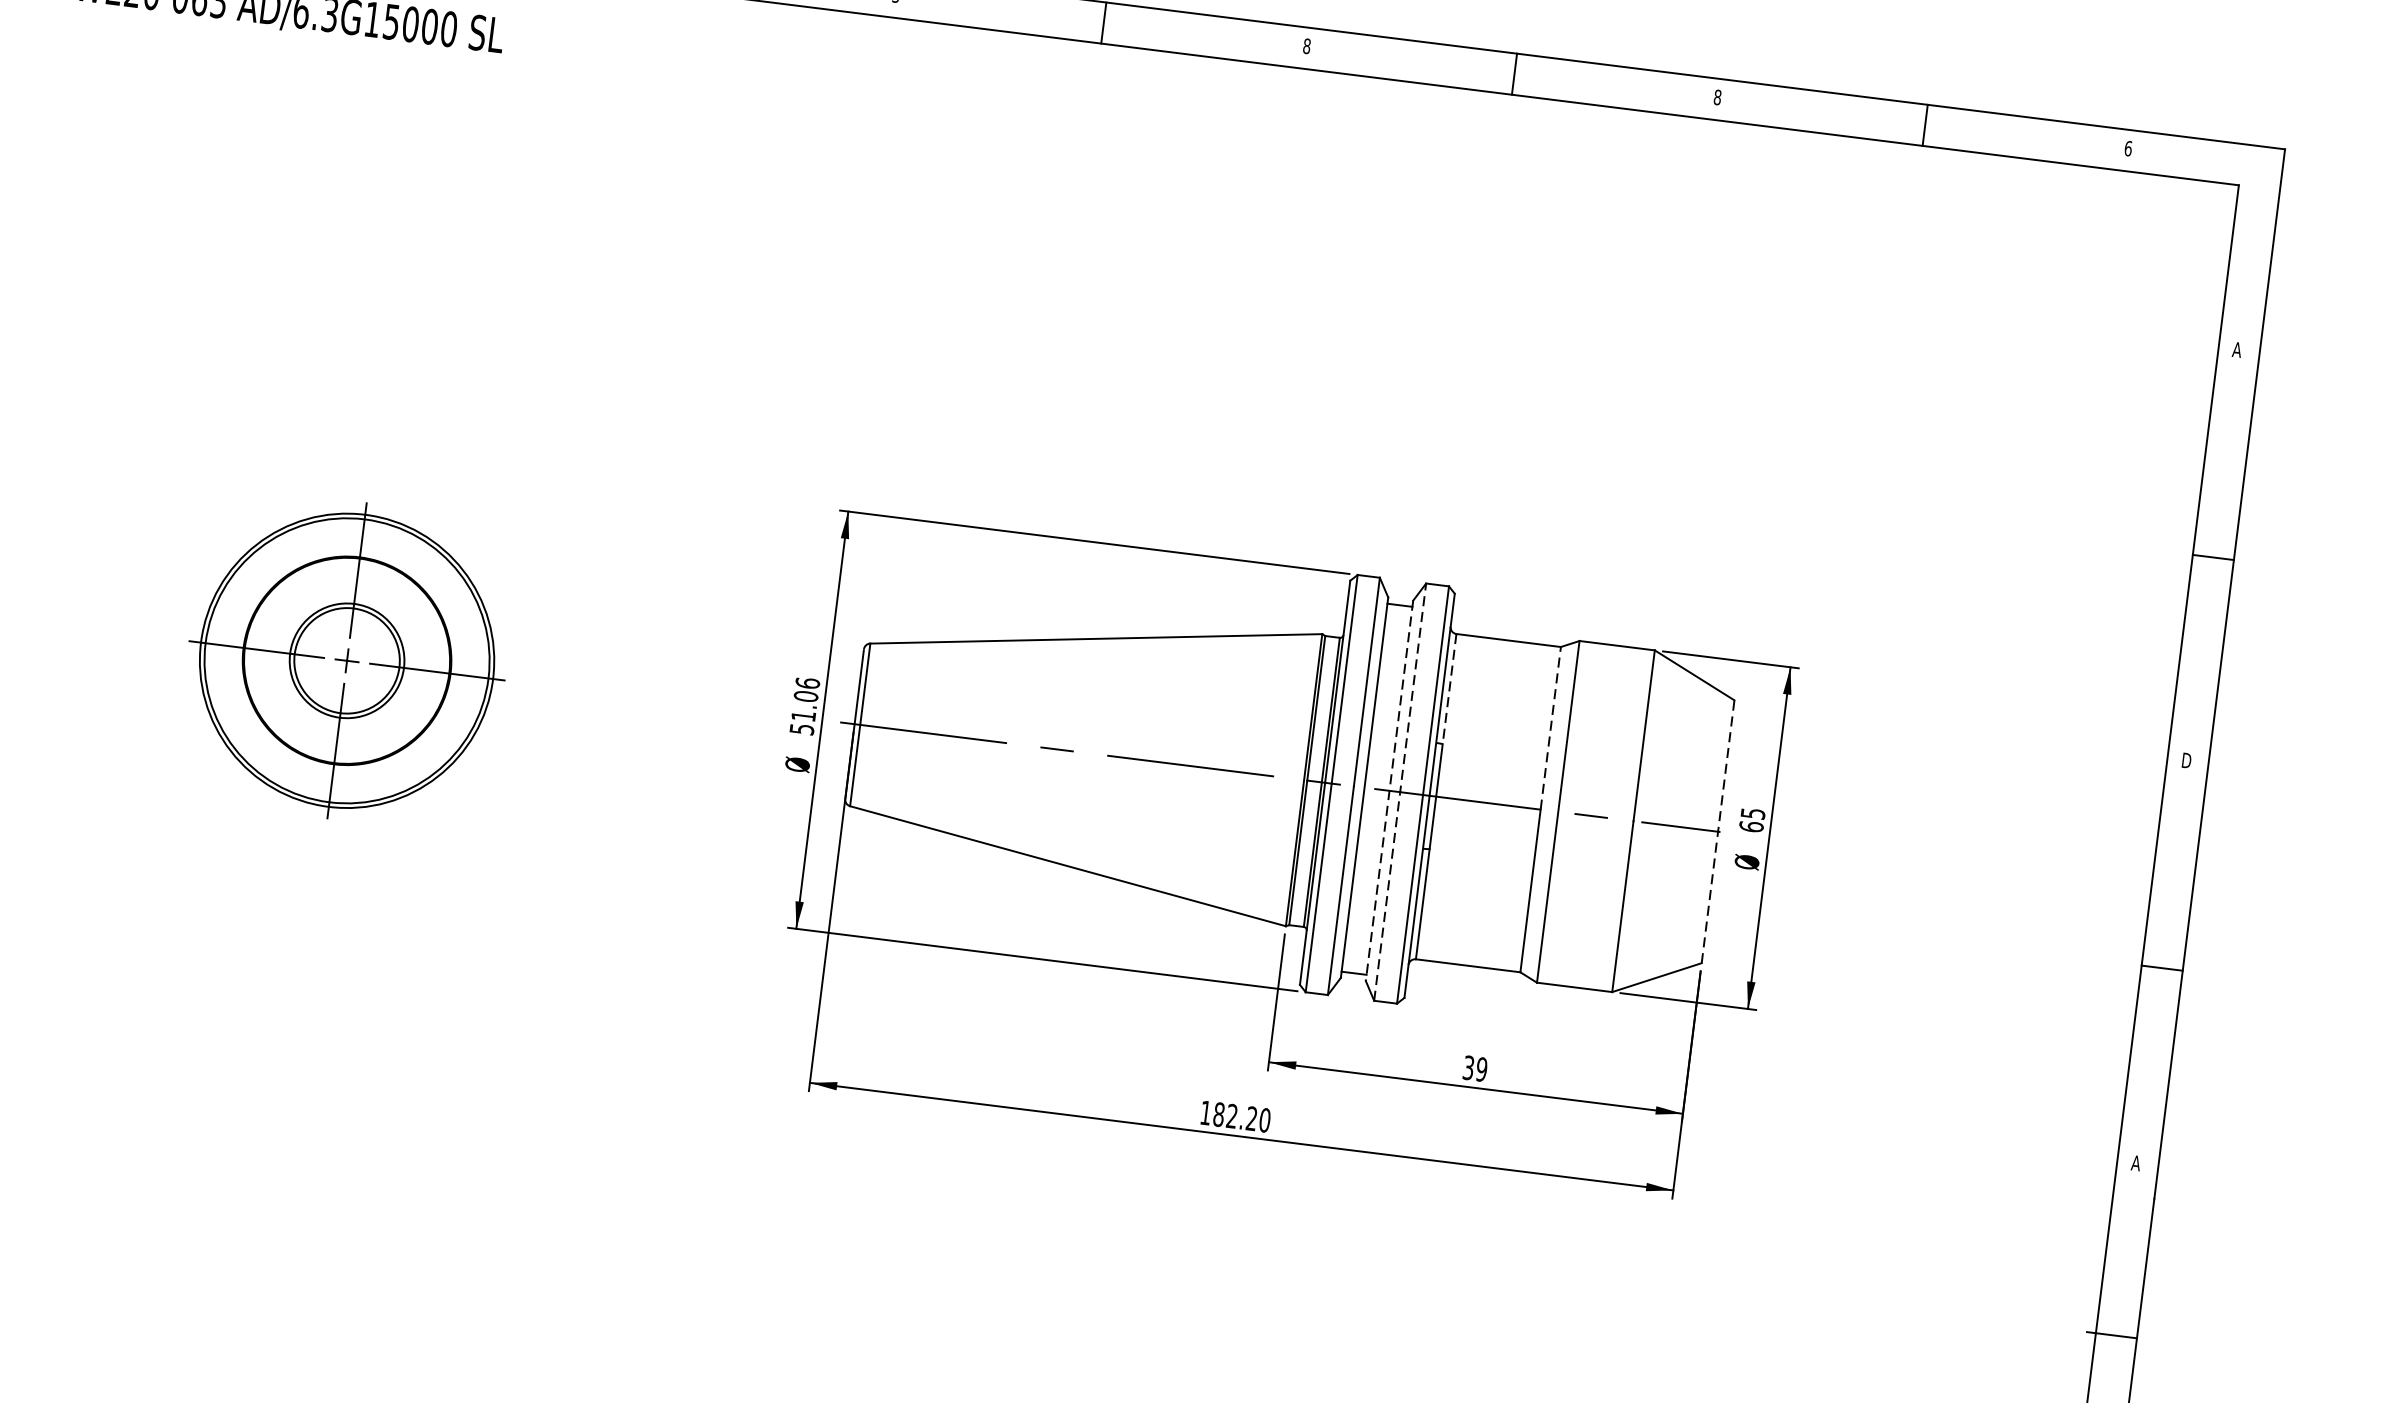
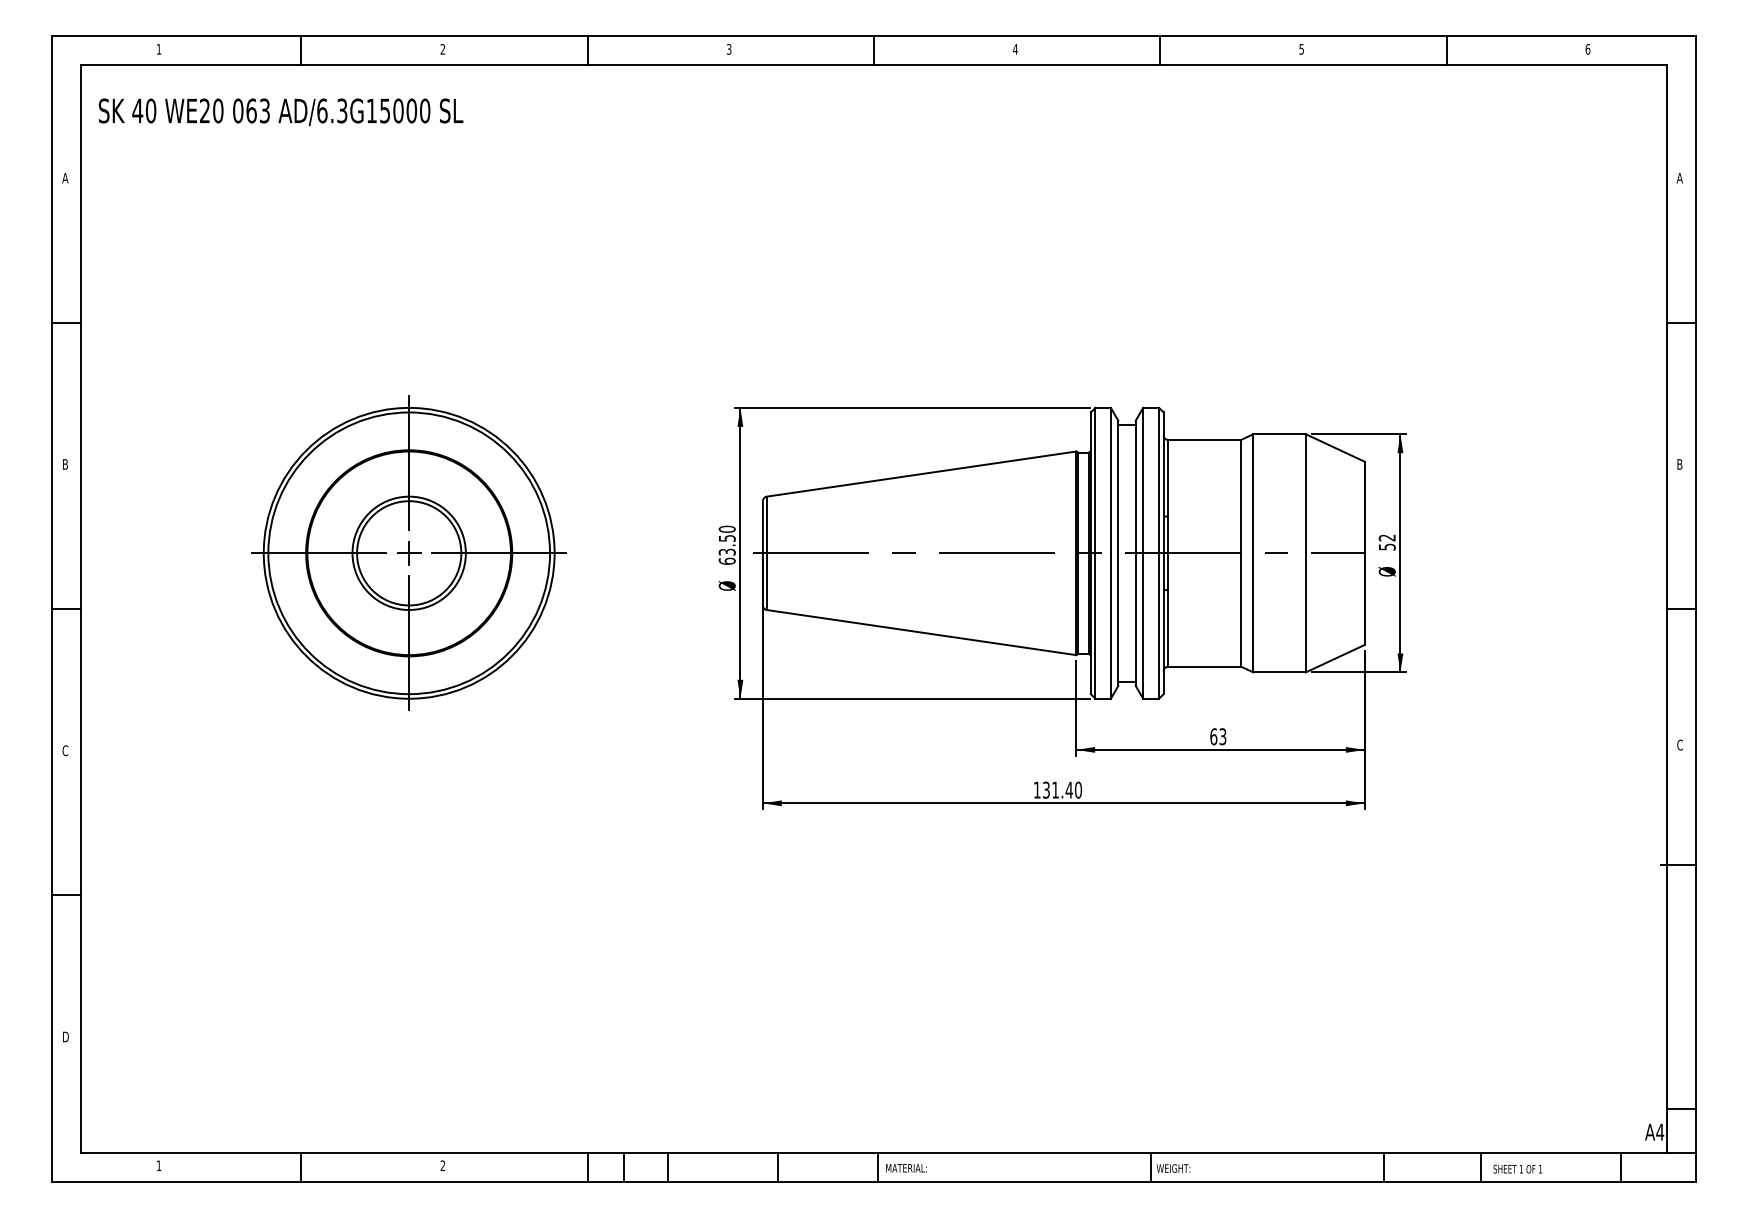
text: (1305, 46) -> (1014, 49), 8 -> 4
text: (1717, 97) -> (1301, 49), 8 -> 5
part: (346, 659) -> (408, 552), size x1.43
line: (1449, 689) -> (1168, 478), dashed -> solid
text: (803, 705) -> (726, 544), 51.06 -> 63.50
line: (1551, 728) -> (1241, 496), dashed -> solid
text: (2186, 760) -> (1680, 464), D -> B
line: (1389, 791) -> (1135, 553), dashed -> solid
line: (1400, 791) -> (1143, 552), dashed -> solid
text: (1751, 820) -> (1386, 542), 65 -> 52
line: (1717, 831) -> (1364, 553), dashed -> solid
text: (1475, 1068) -> (1218, 736), 39 -> 63
text: (1235, 1115) -> (1057, 789), 182.20 -> 131.40
text: (2135, 1162) -> (1679, 744), A -> C

